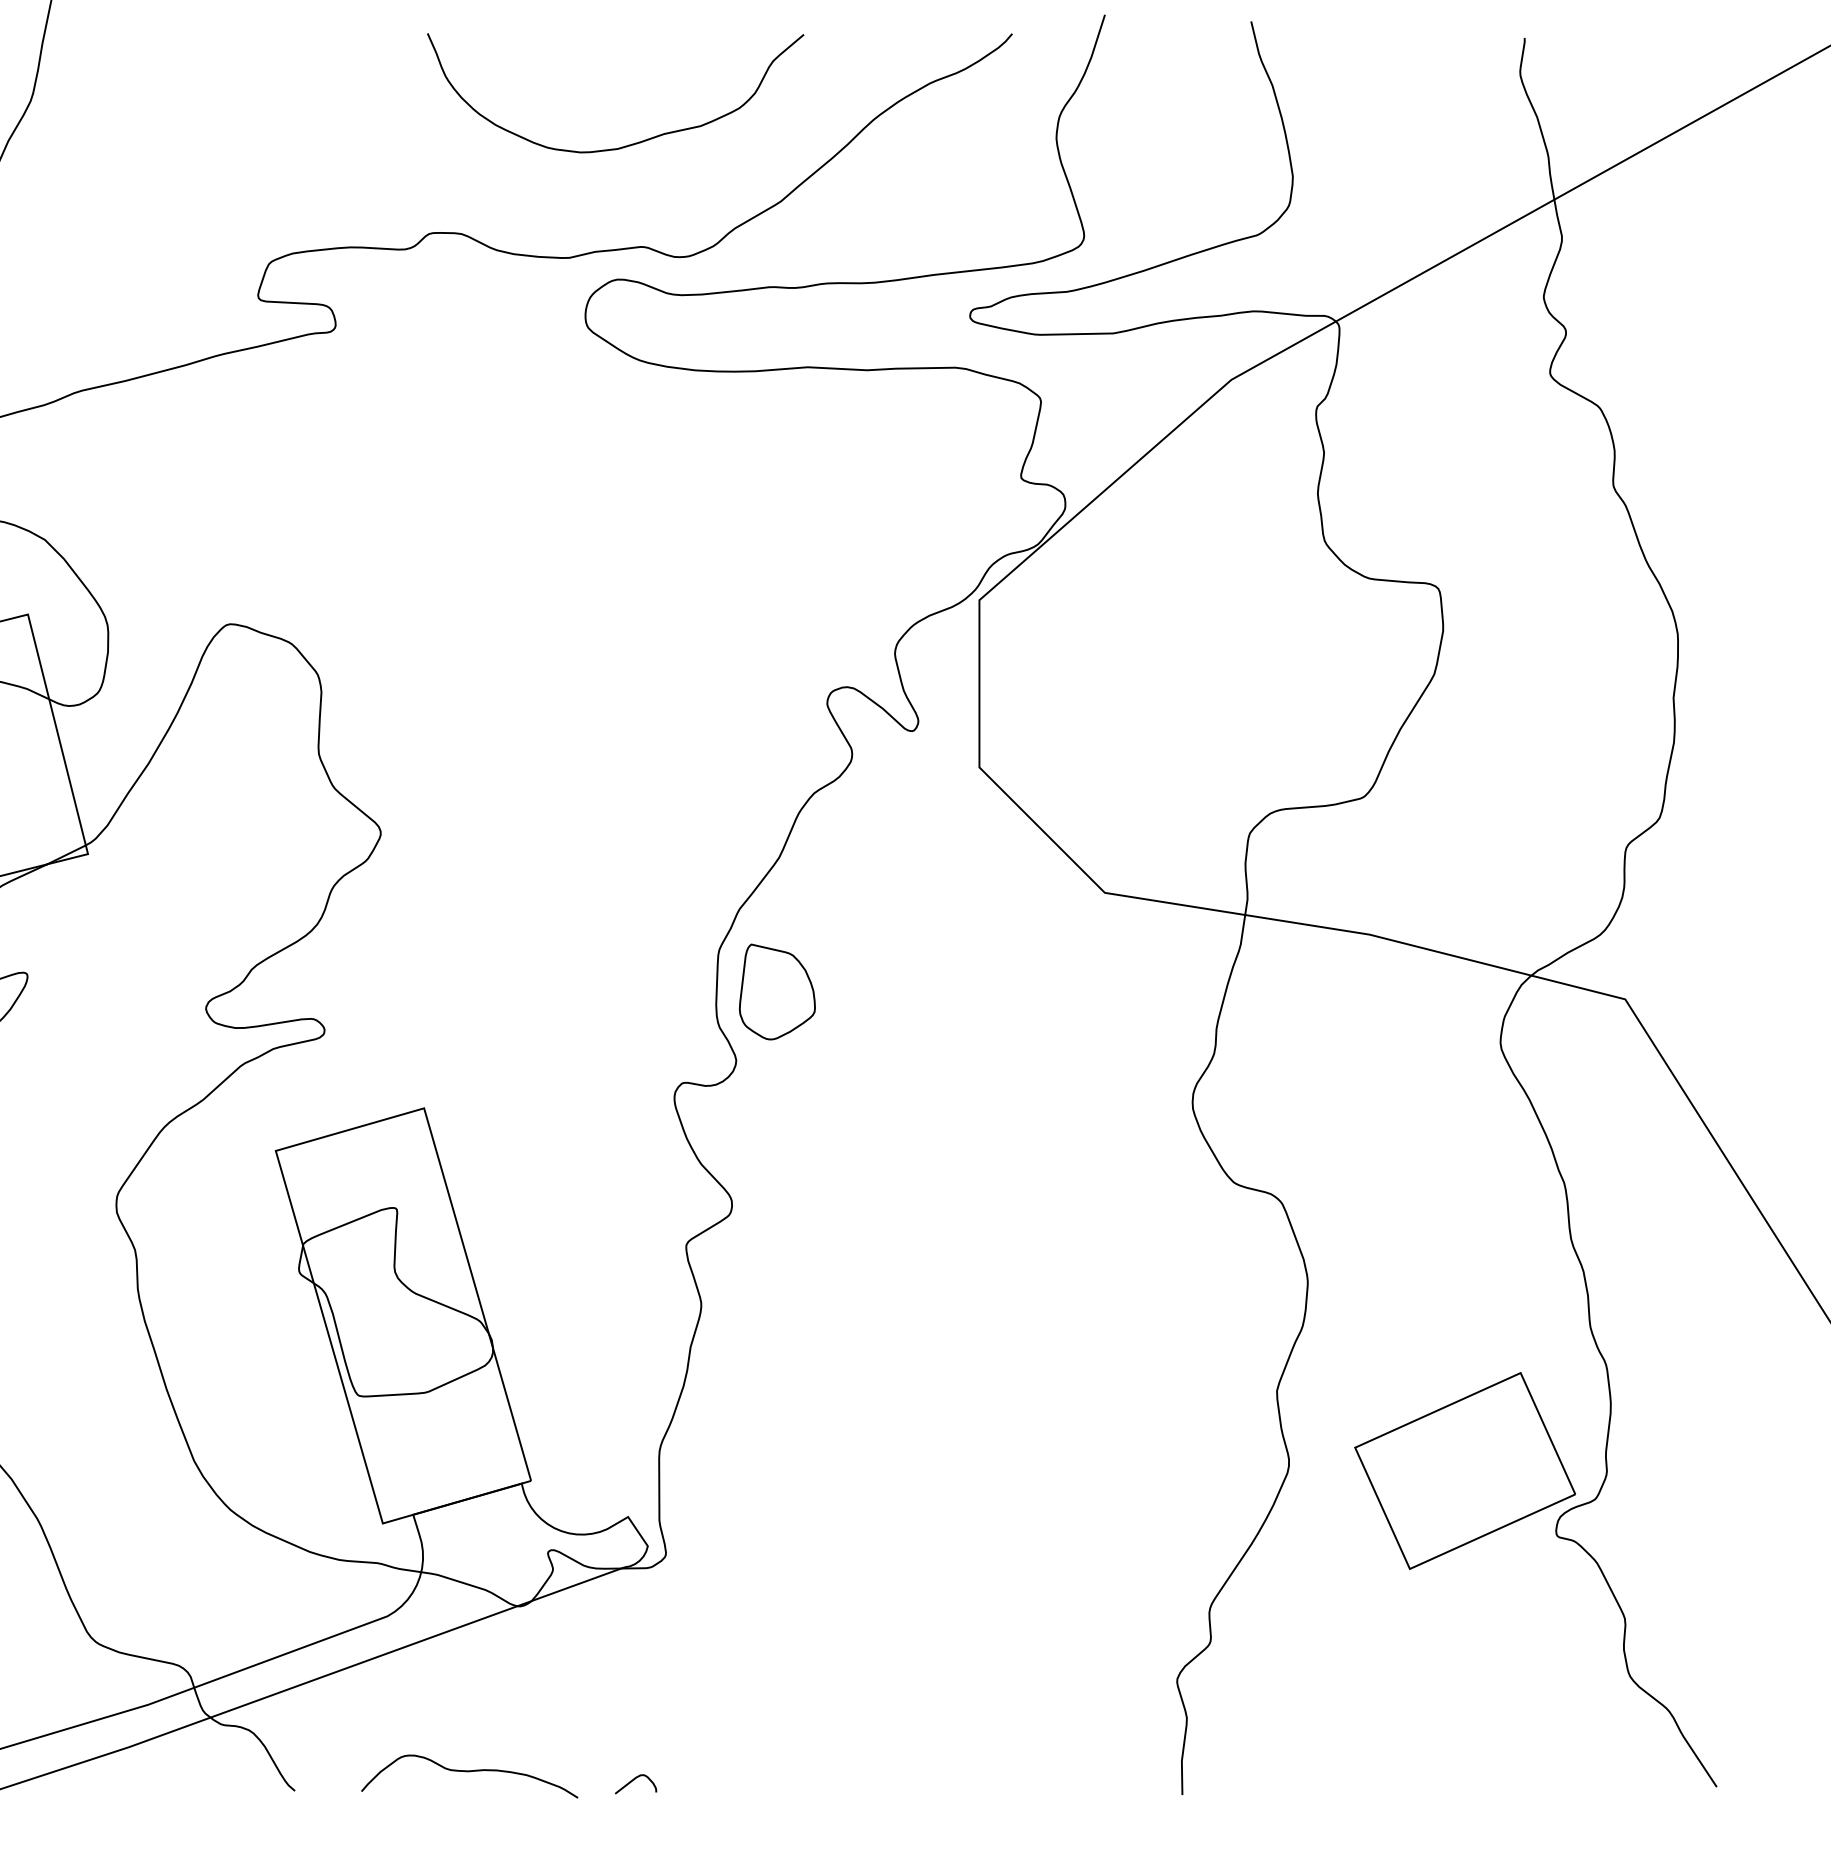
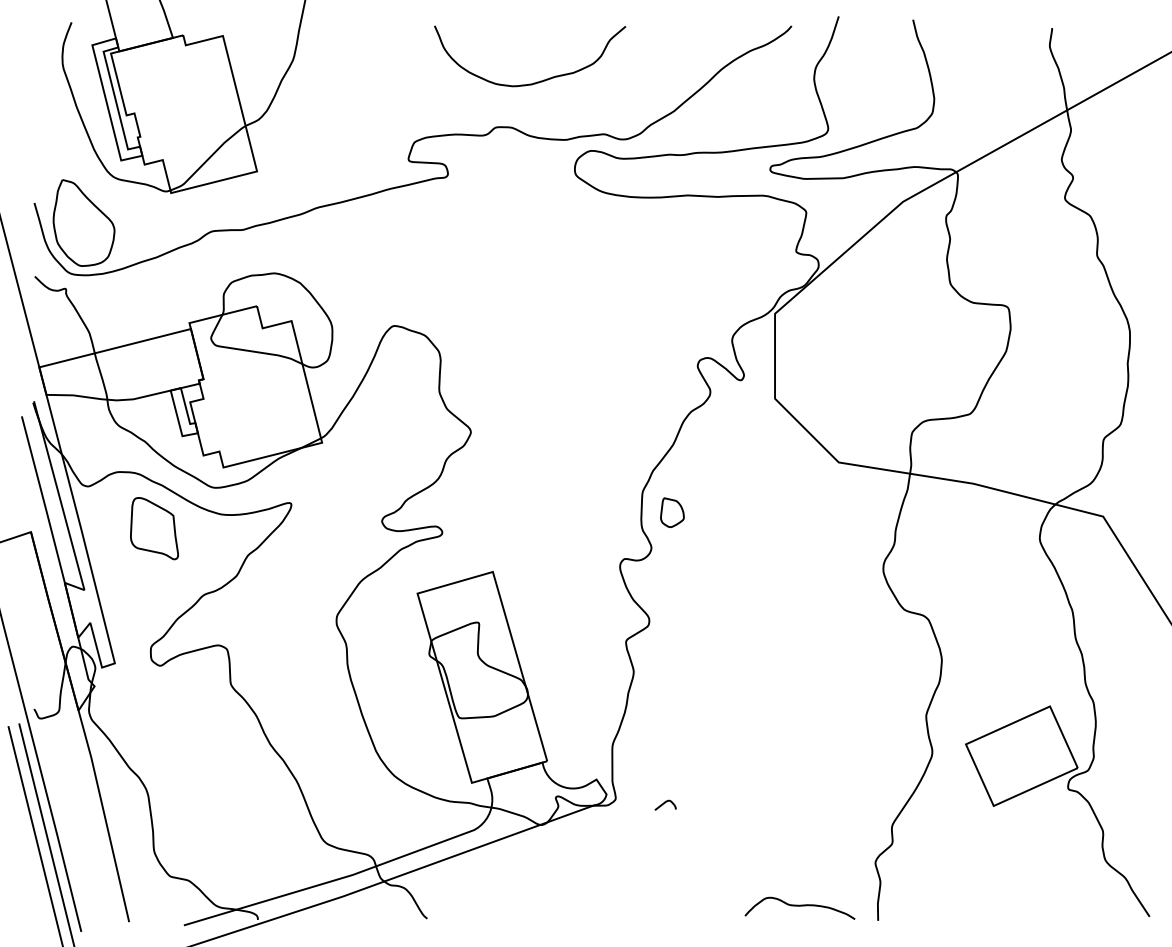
curve: (629, 143) -> (537, 81), moved
part: (777, 991) -> (672, 512), size x0.6
curve: (468, 1772) -> (799, 906), moved
curve: (635, 1780) -> (665, 803), moved

